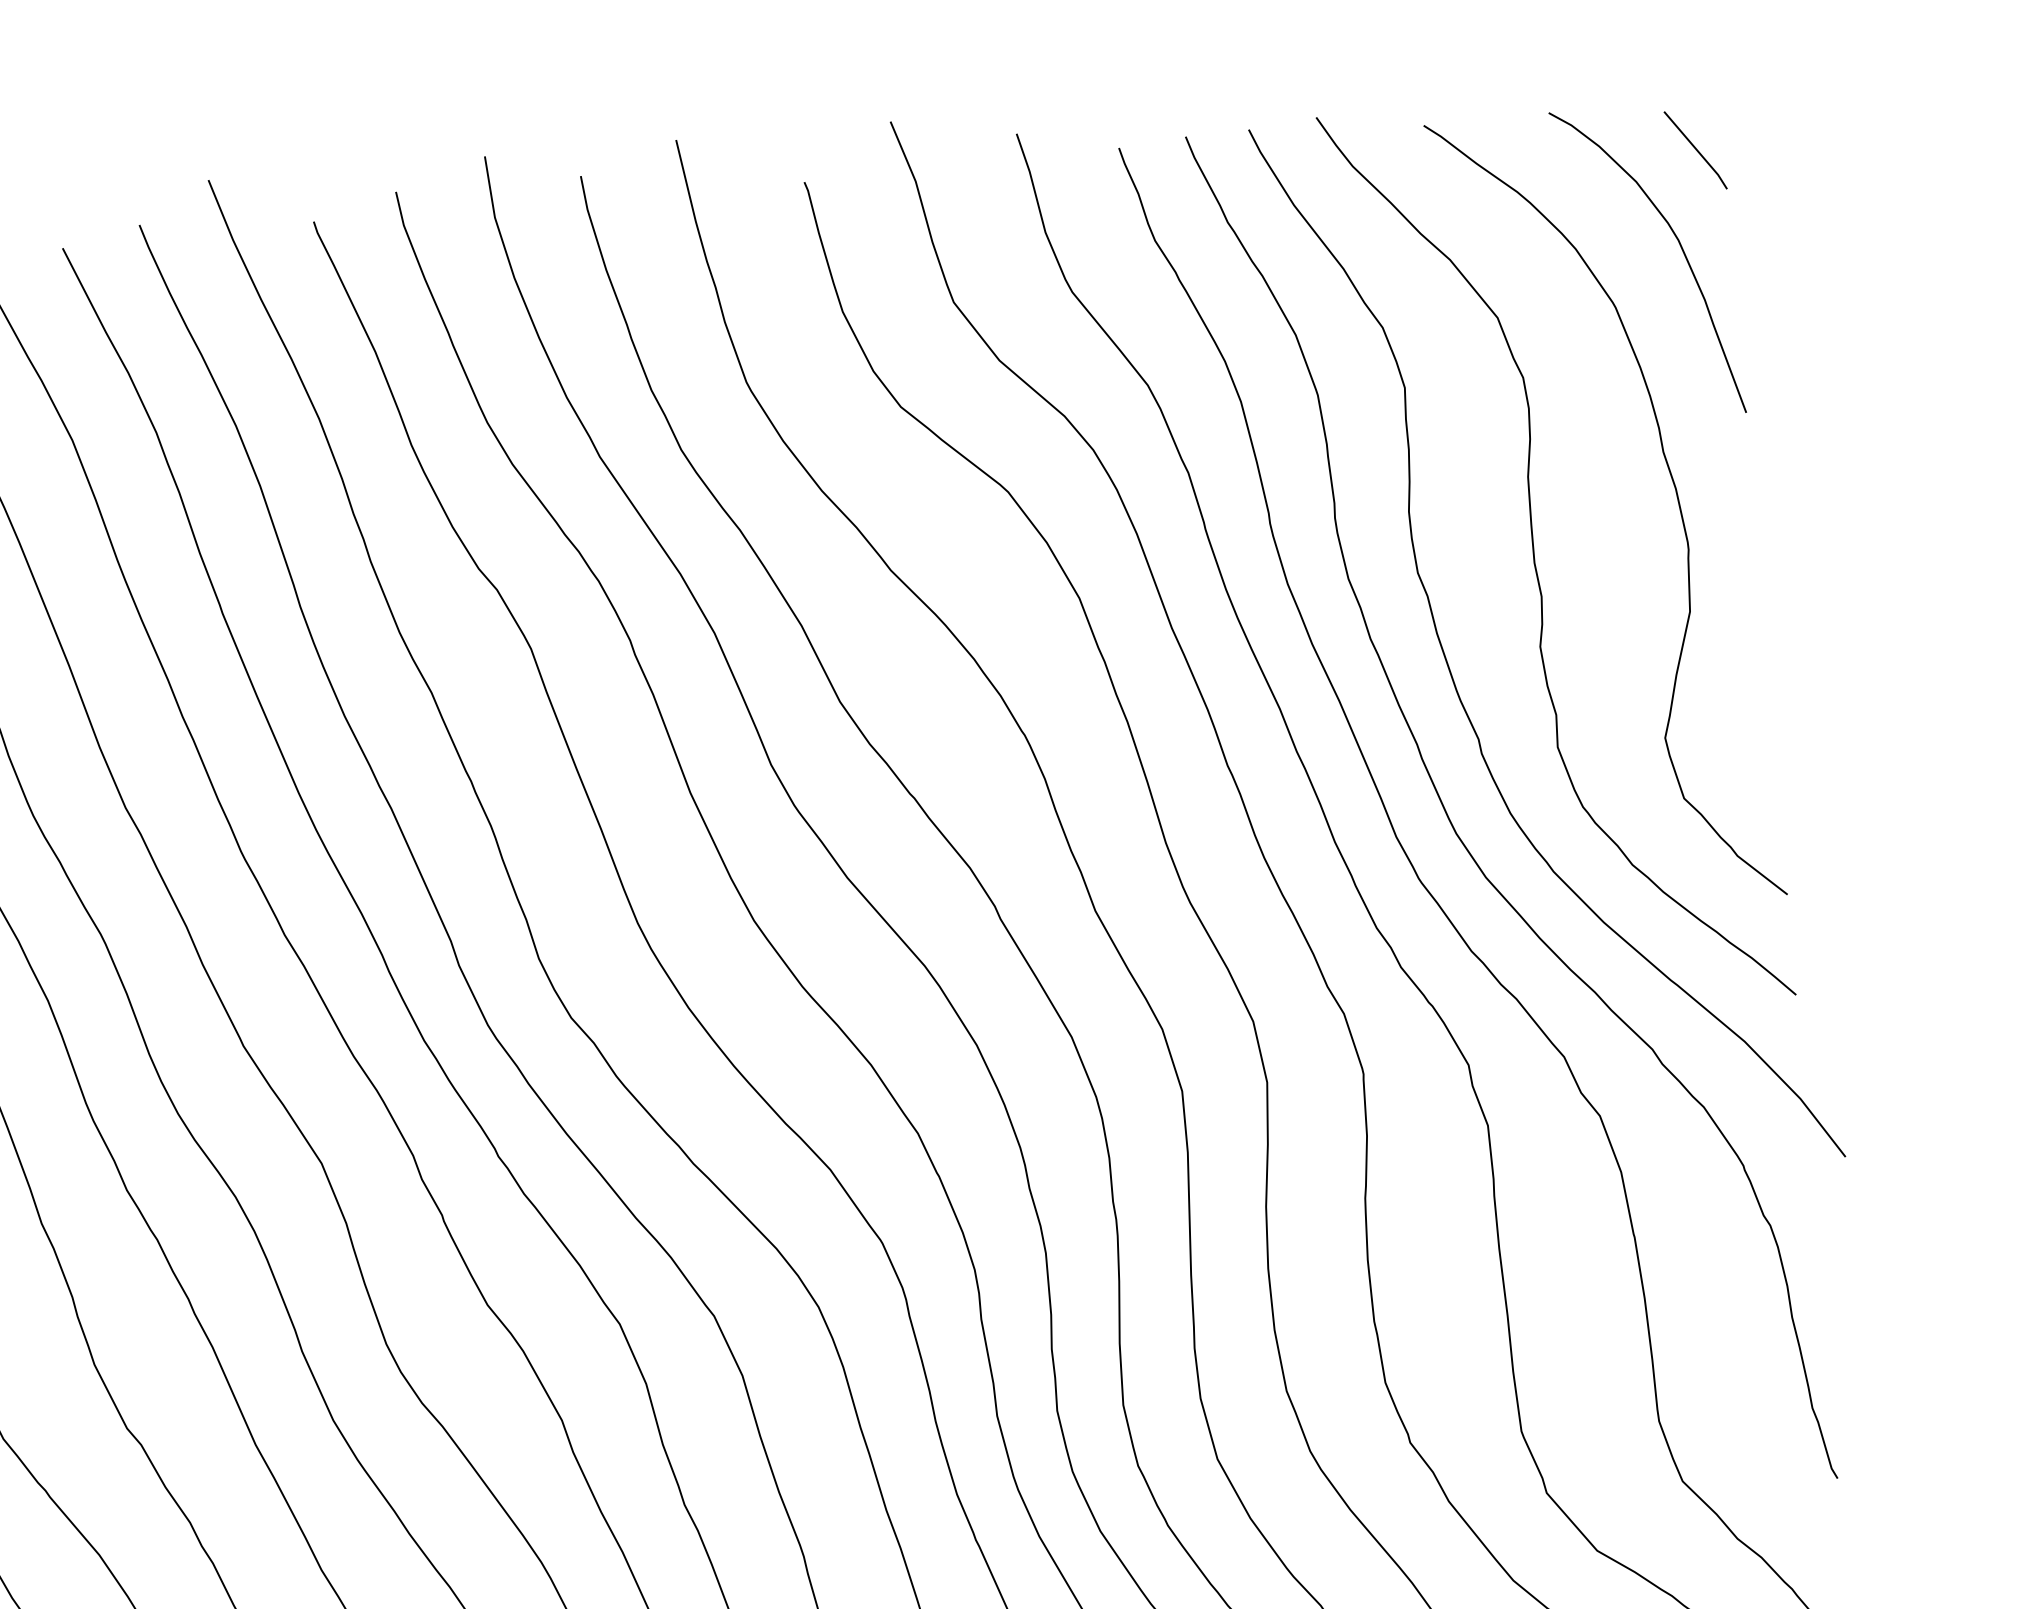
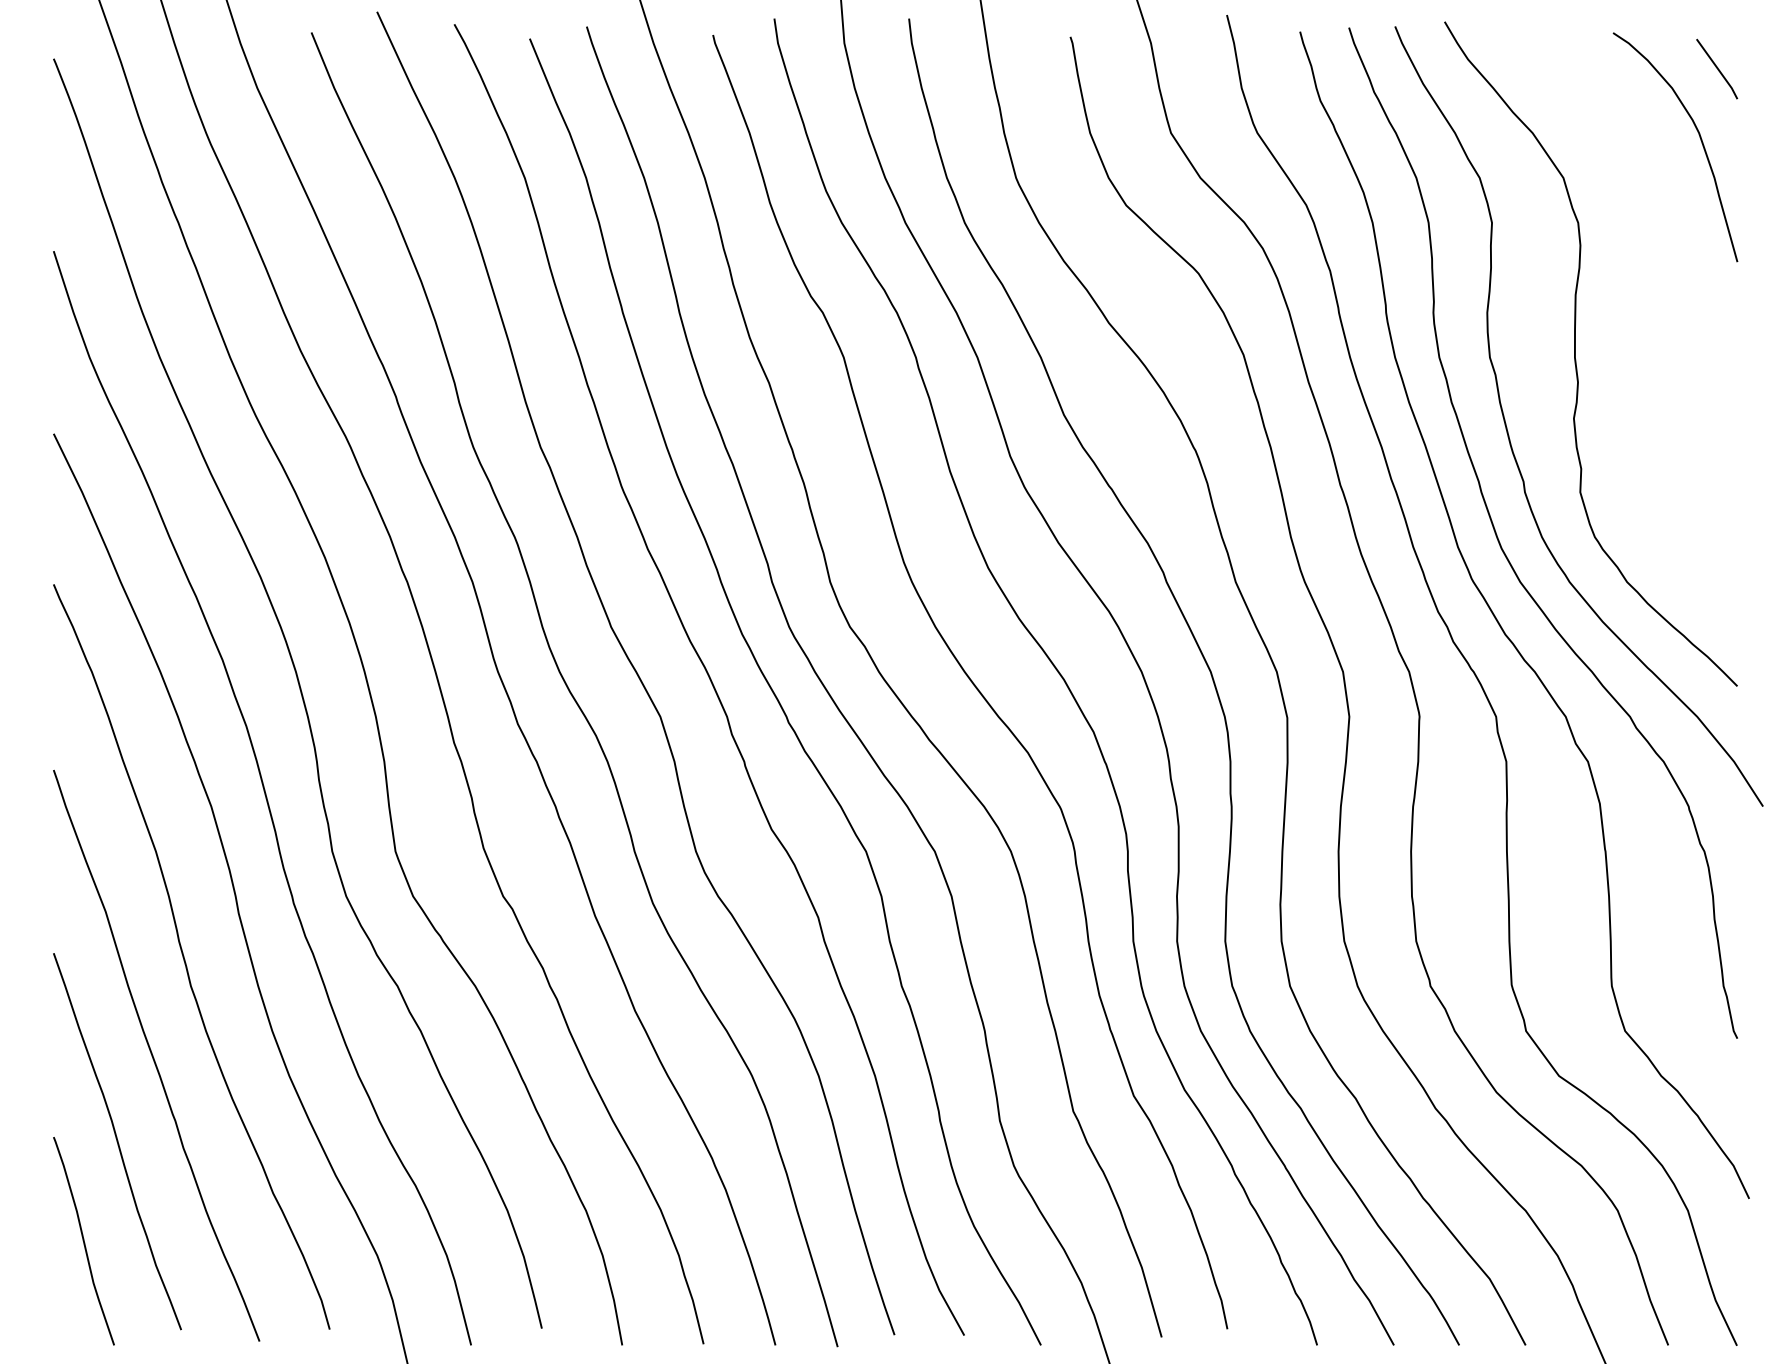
curve: (1676, 498) -> (1681, 319), removed

